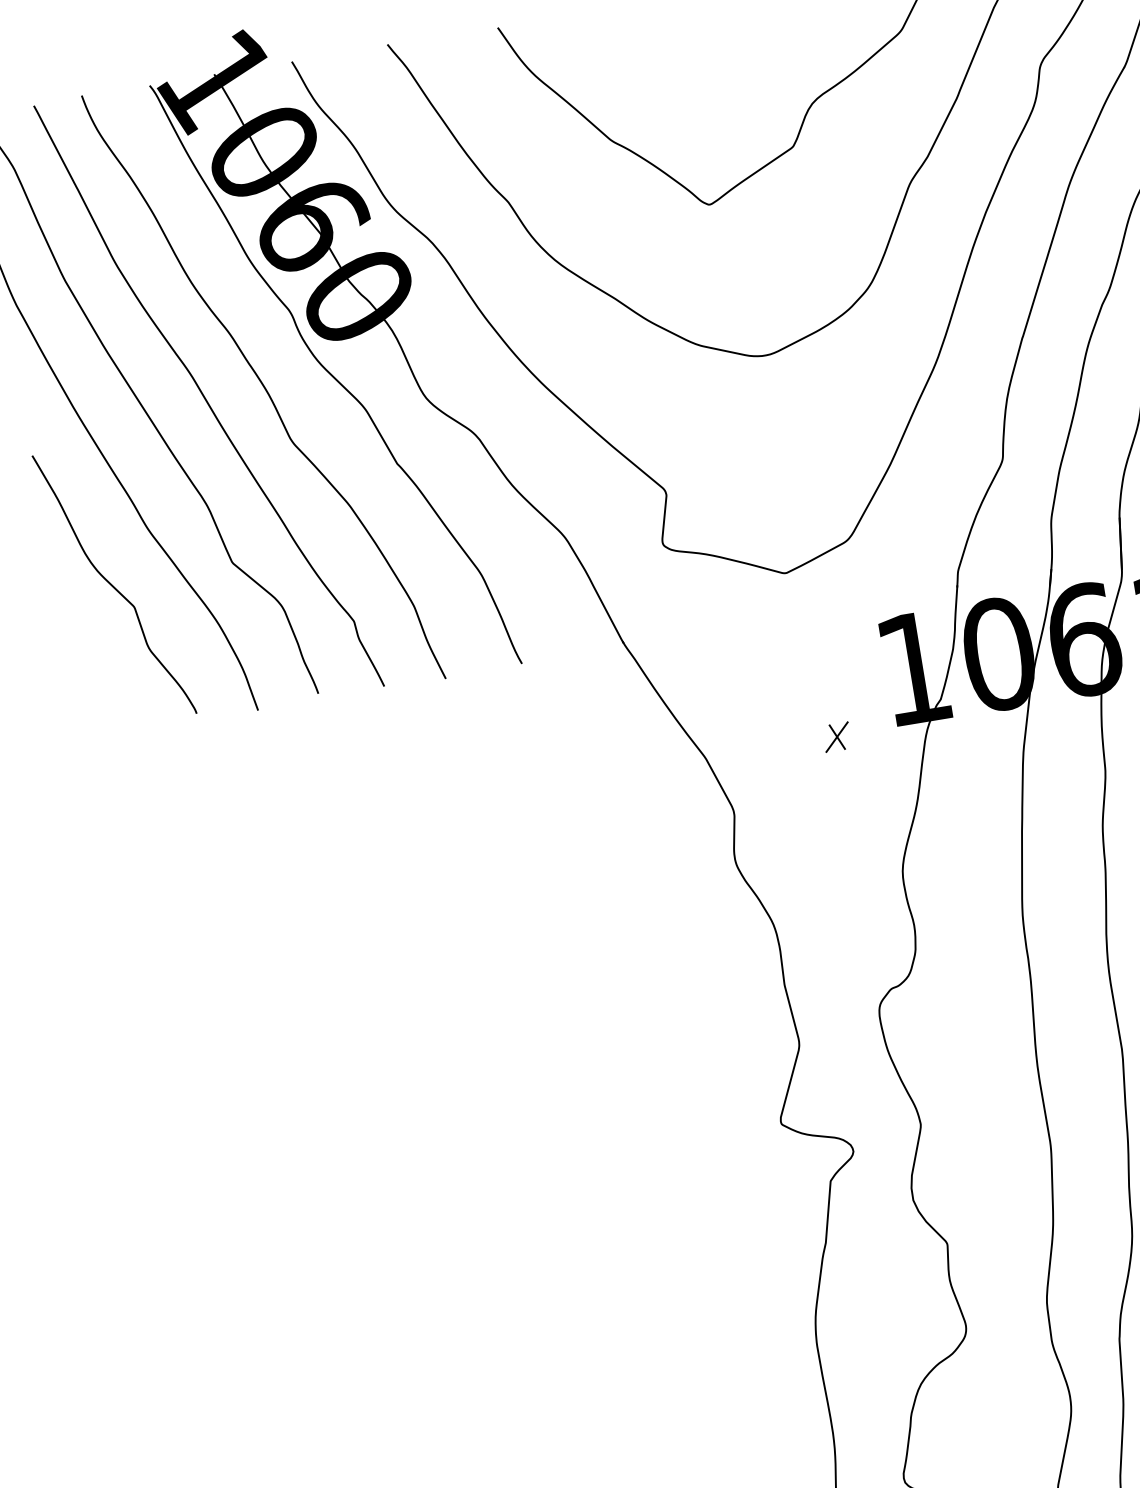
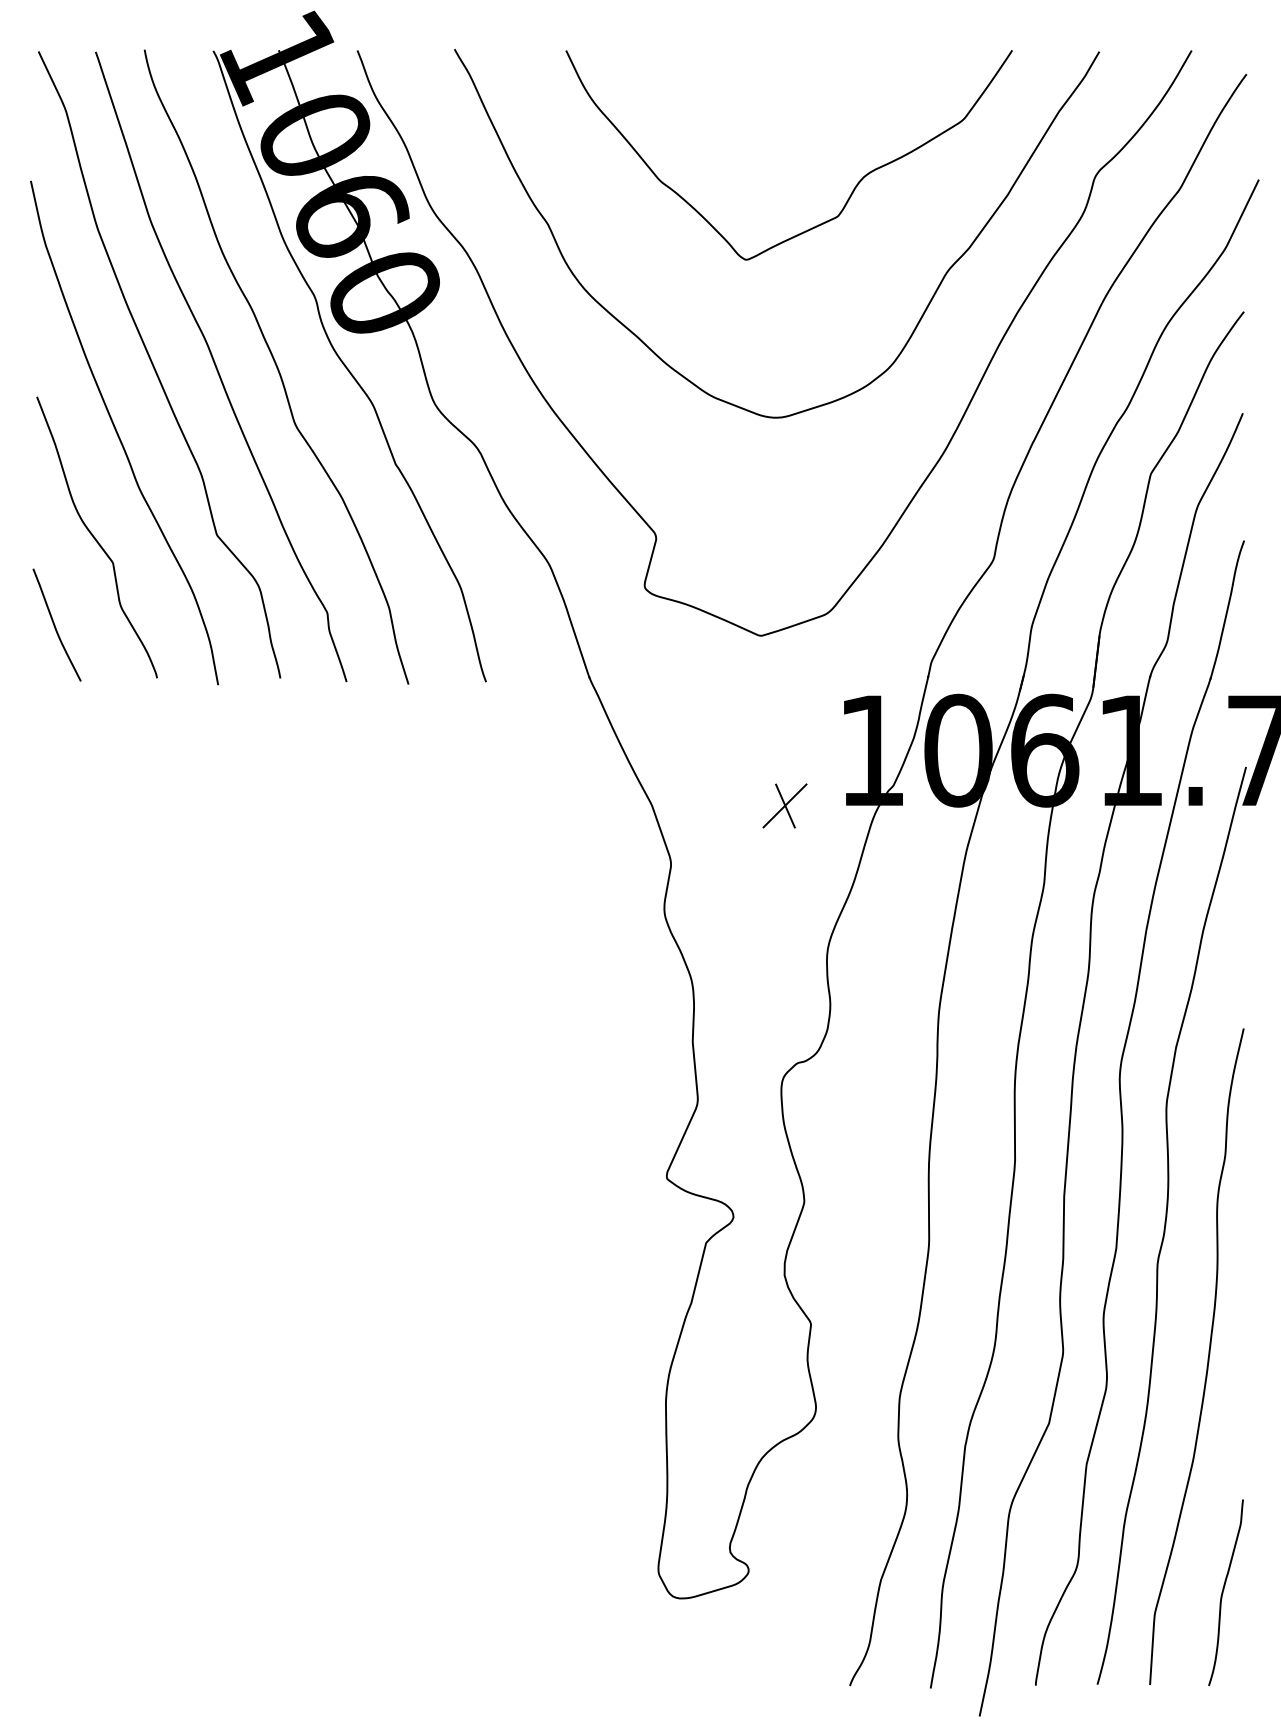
curve: (87, 677) -> (55, 624), added
part: (836, 736) -> (784, 805), size x1.67

